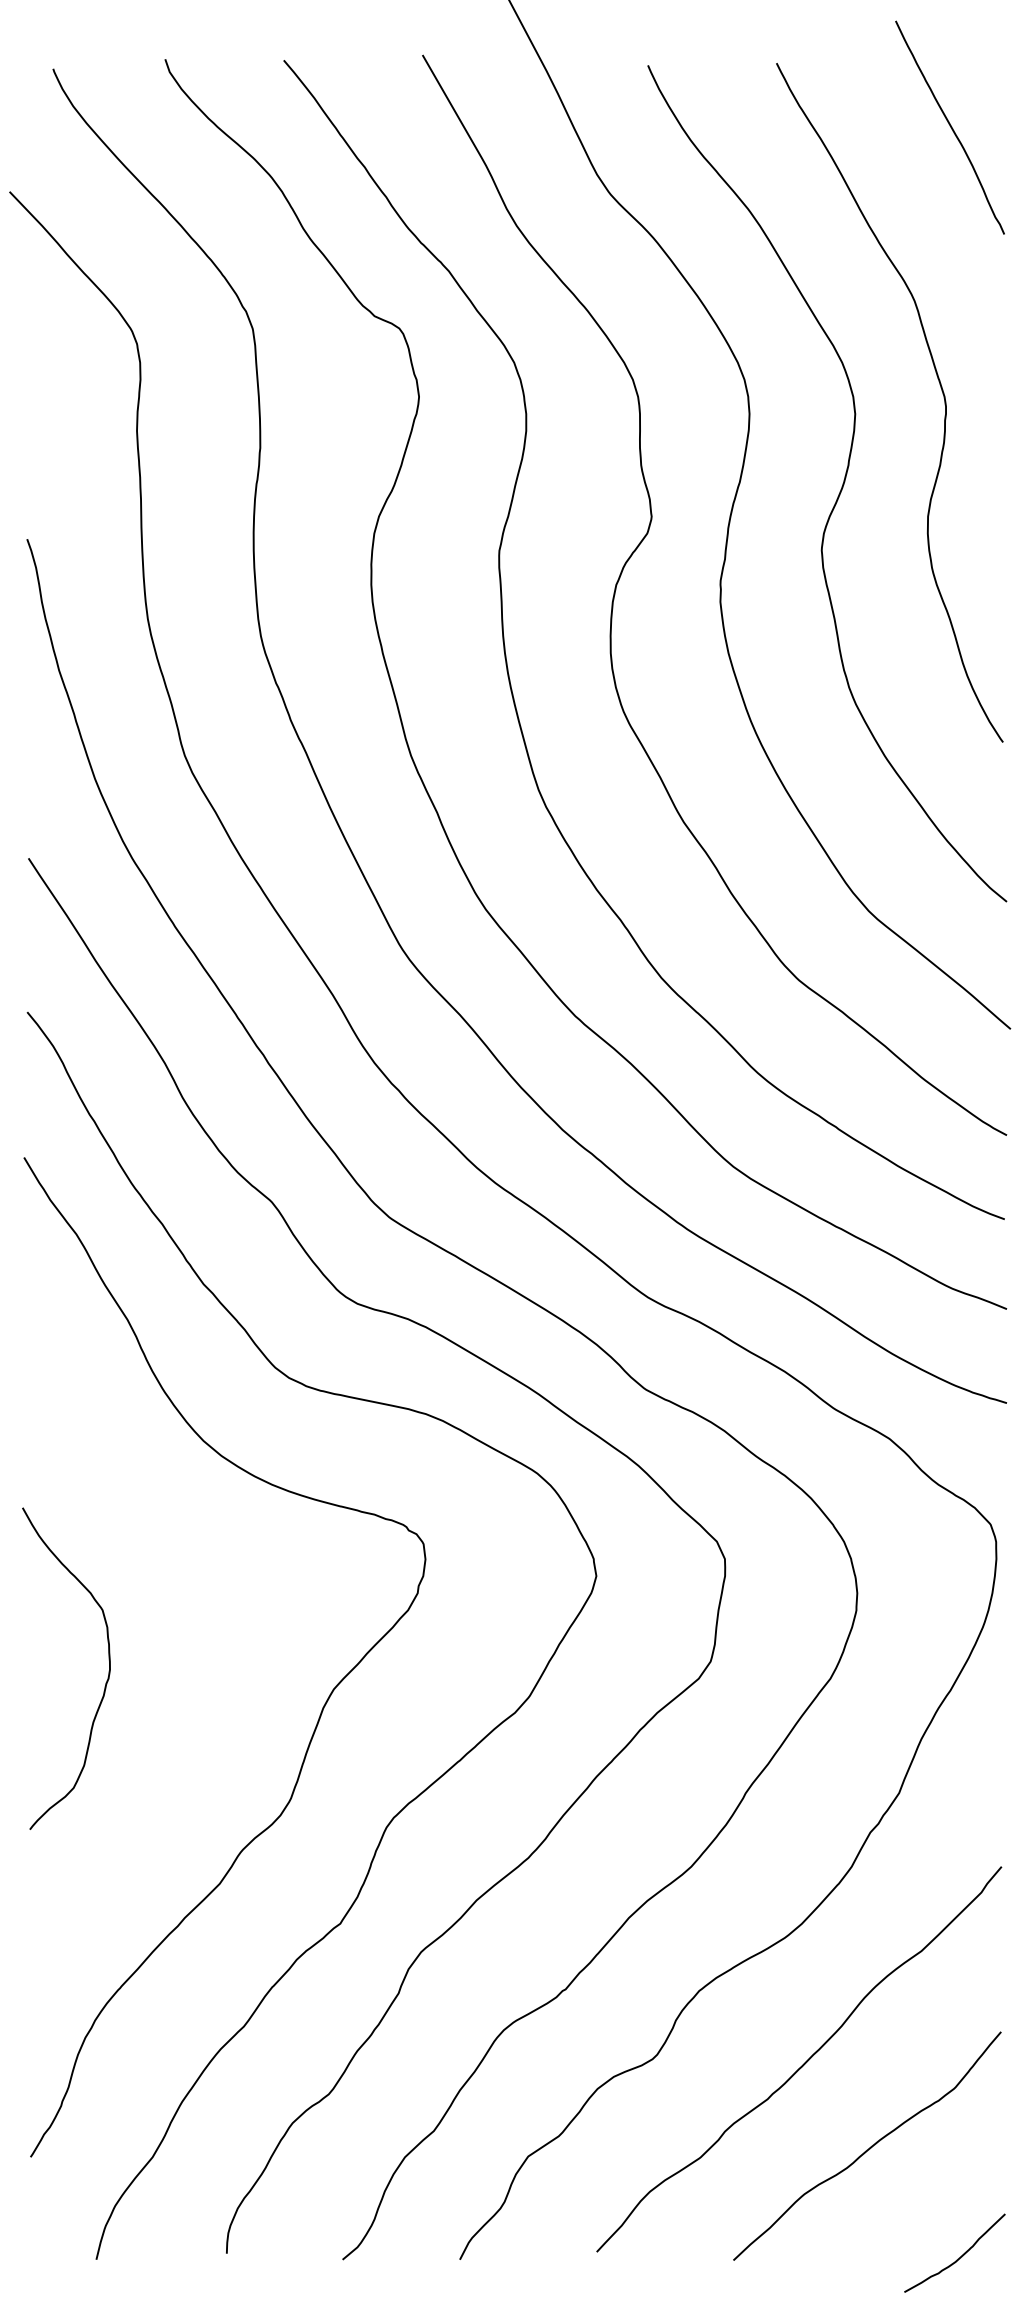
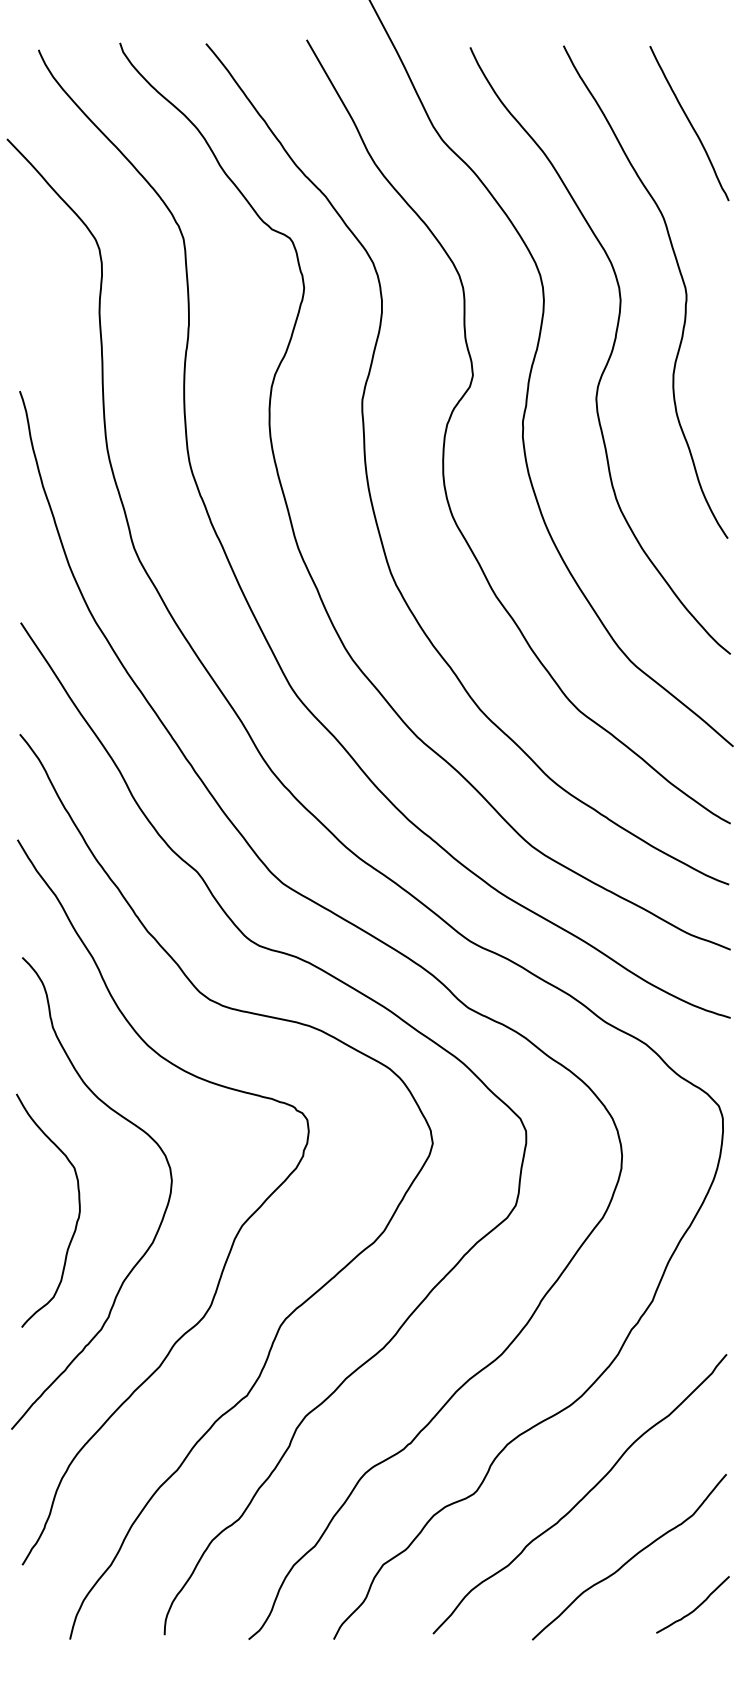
curve: (950, 127) -> (689, 123), moved
curve: (221, 1683) -> (160, 1221), added
curve: (957, 2258) -> (694, 1608), moved

